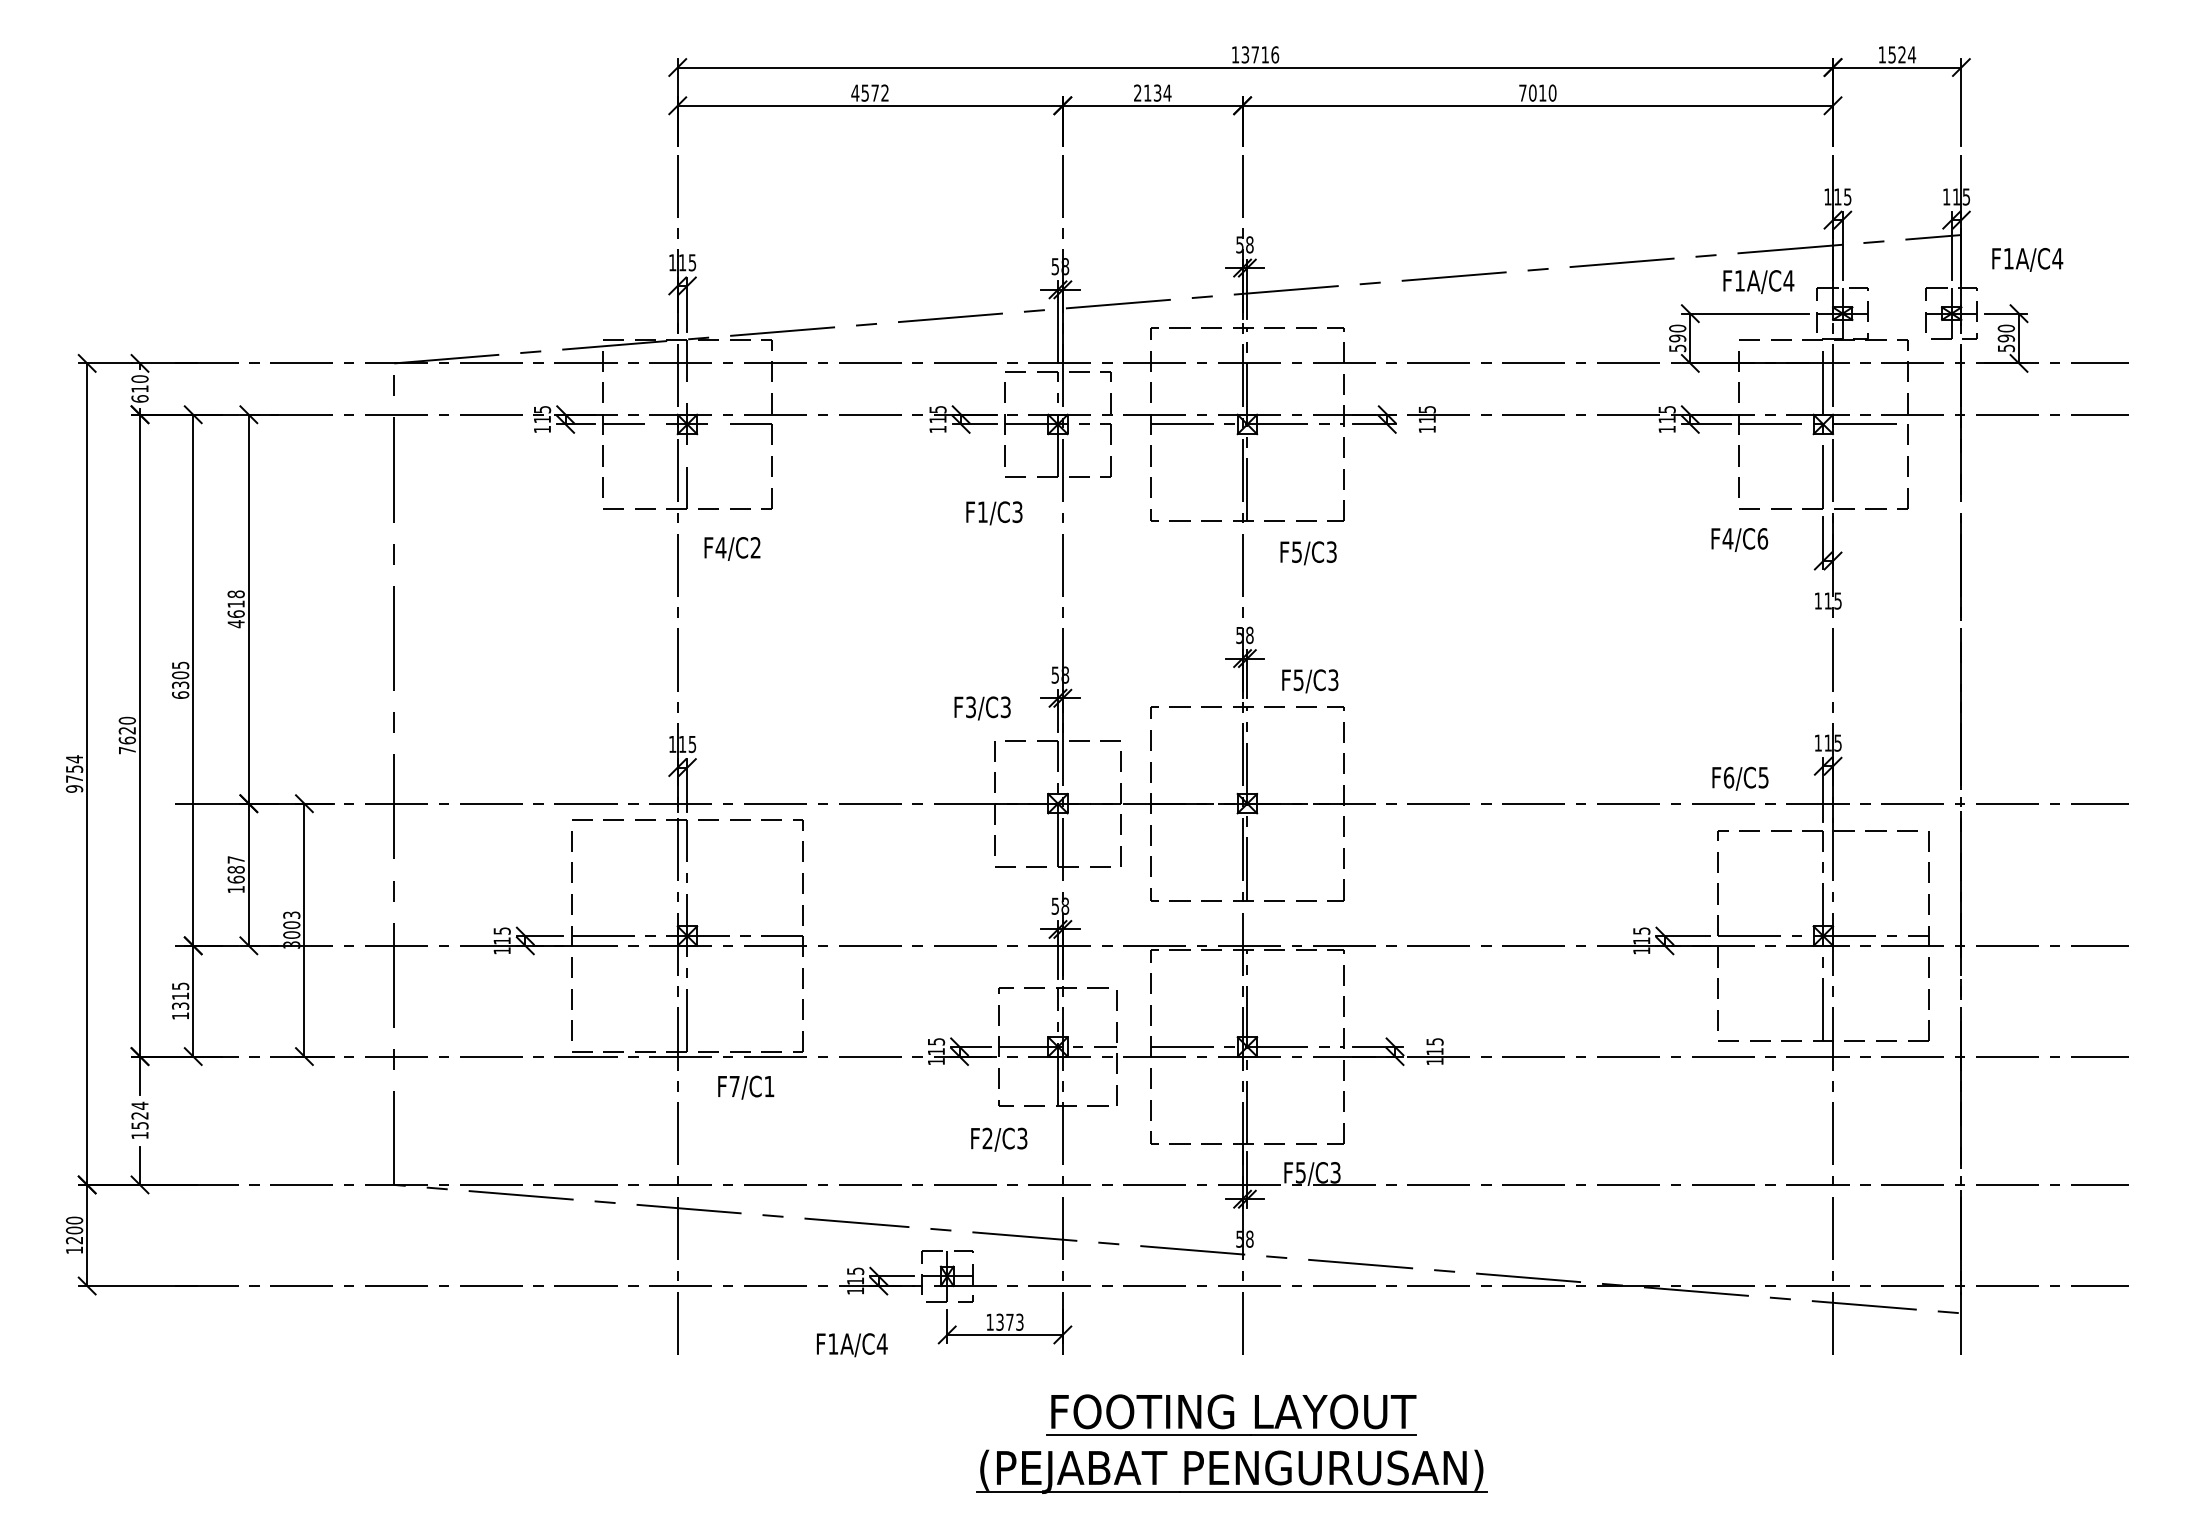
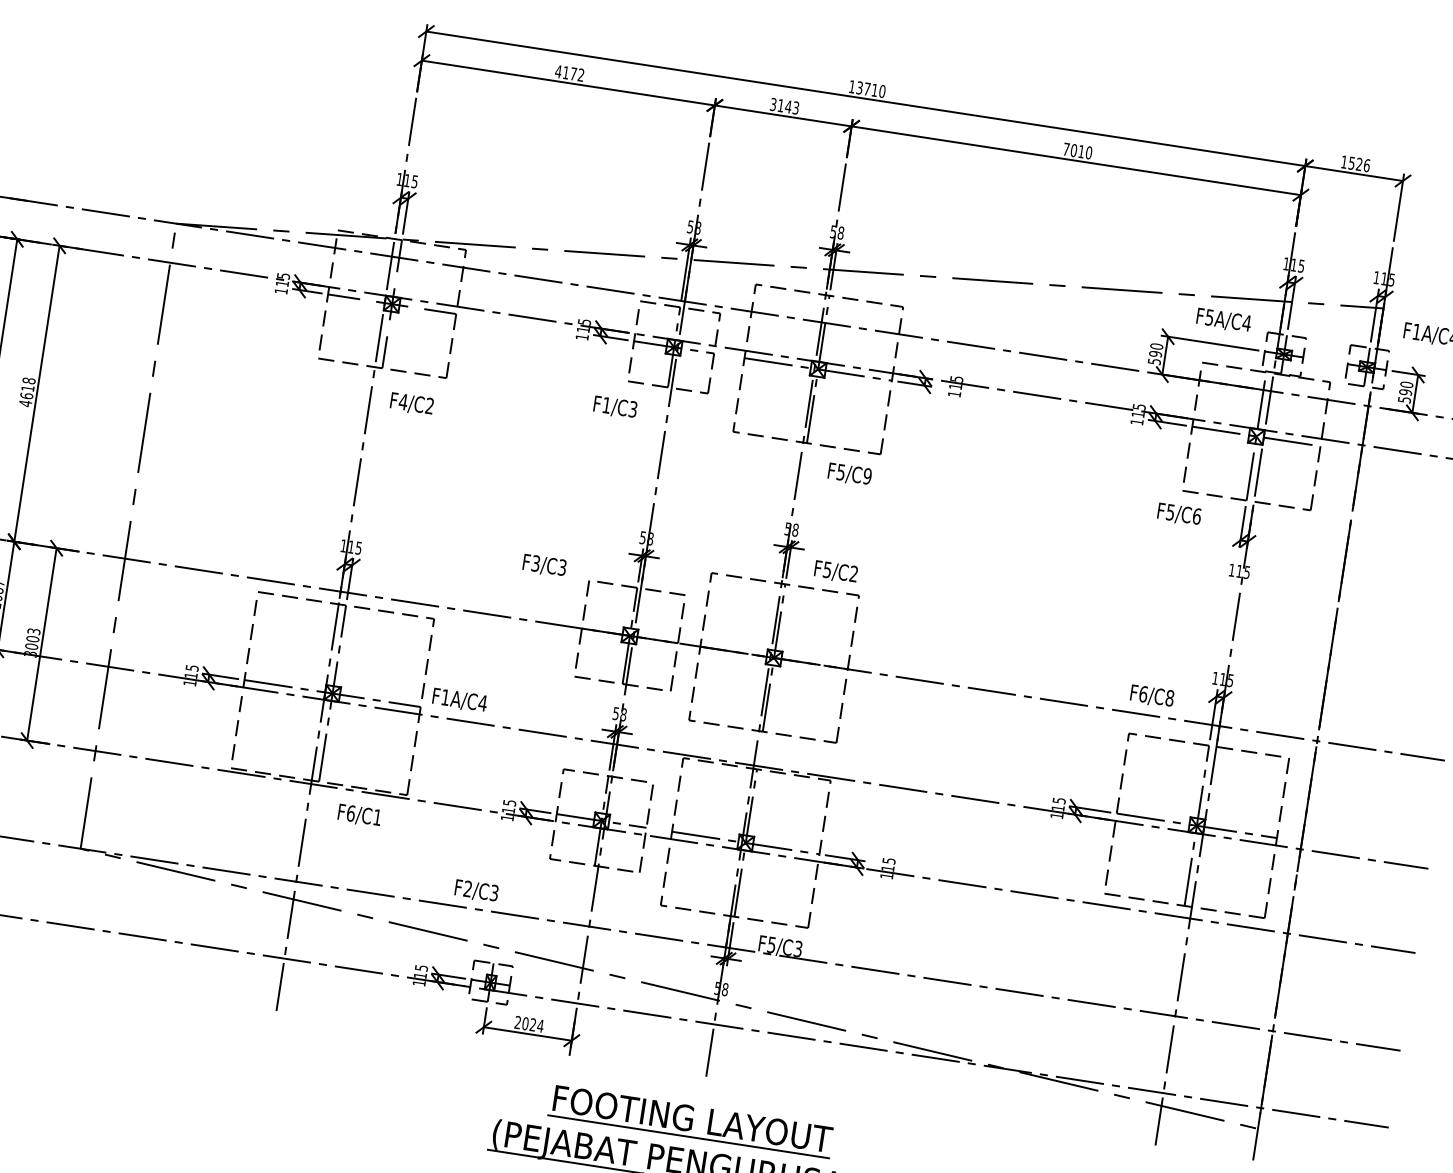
text: (1275, 54) -> (882, 91), 13716 -> 13710
text: (1912, 54) -> (1367, 165), 1524 -> 1526
text: (864, 92) -> (565, 72), 4572 -> 4172
text: (1152, 92) -> (784, 105), 2134 -> 3143
text: (1739, 280) -> (1209, 317), F1A/C4 -> F5A/C4
text: (1727, 538) -> (1170, 512), F4/C6 -> F5/C6
text: (1331, 551) -> (867, 475), F5/C3 -> F5/C9
text: (1333, 680) -> (853, 574), F5/C3 -> F5/C2
text: (982, 708) -> (544, 565), moved
text: (1763, 777) -> (1169, 698), F6/C5 -> F6/C8
text: (734, 1086) -> (350, 813), F7/C1 -> F6/C1
text: (999, 1139) -> (476, 891), moved
text: (1004, 1321) -> (528, 1023), 1373 -> 2024
text: (852, 1345) -> (460, 700), moved

